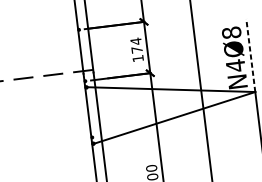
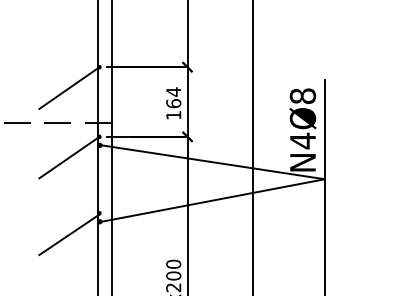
line: (58, 47) -> (68, 87), added
text: (136, 49) -> (173, 103), 174 -> 164
line: (250, 55) -> (324, 129), dashed -> solid
line: (64, 99) -> (68, 157), added
line: (72, 155) -> (69, 234), added

